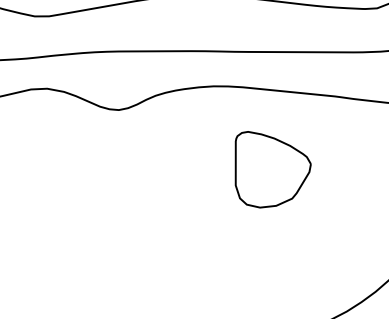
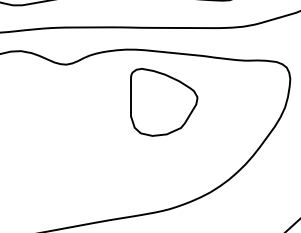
part: (272, 169) -> (163, 102), size x1.4

